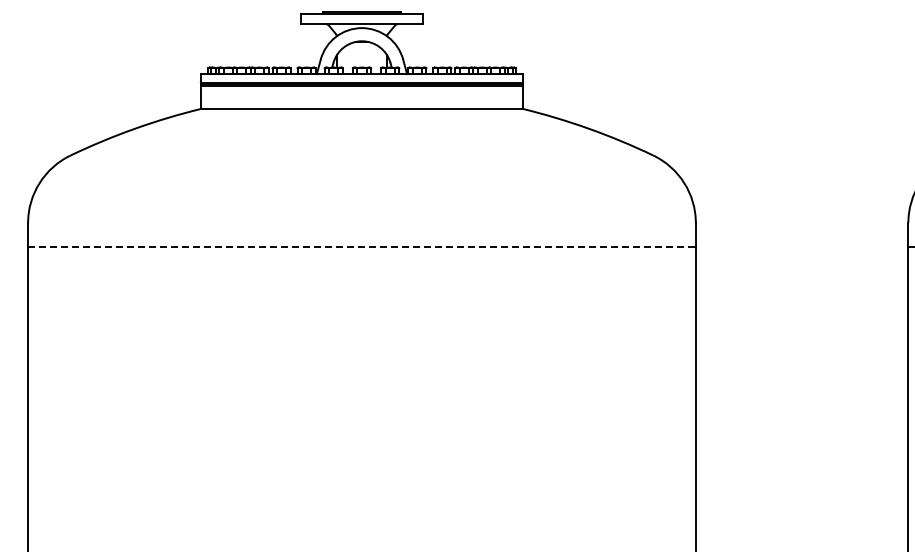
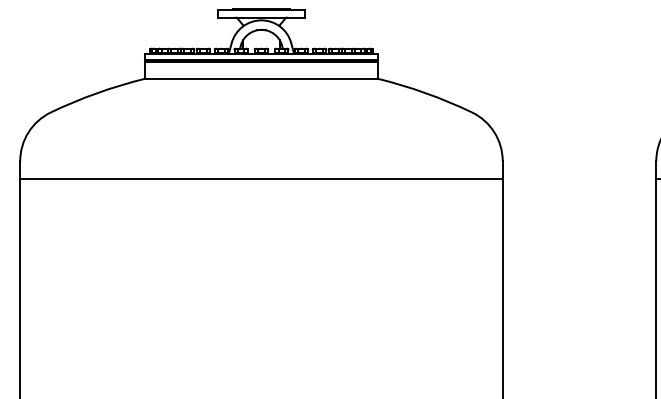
line: (361, 247) -> (261, 178), dashed -> solid

